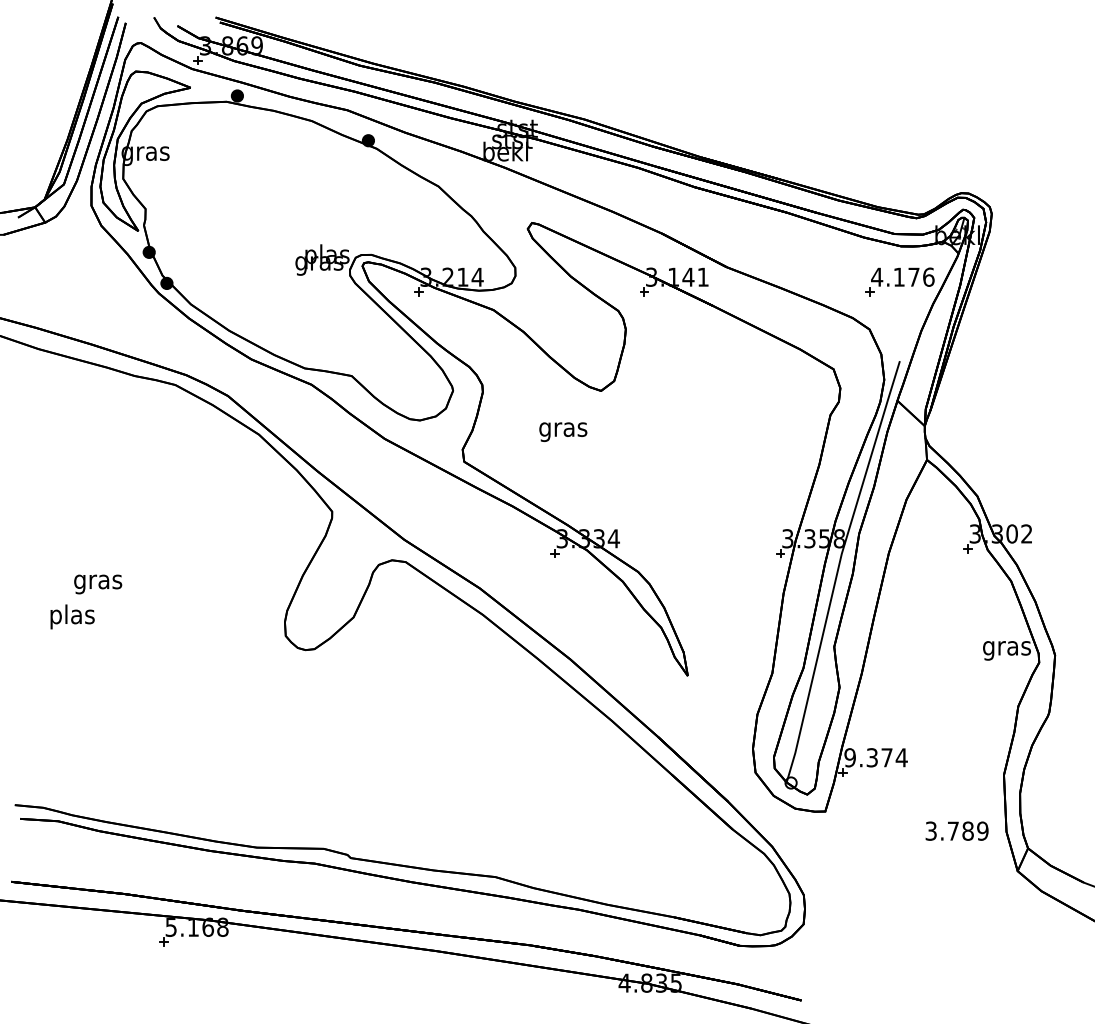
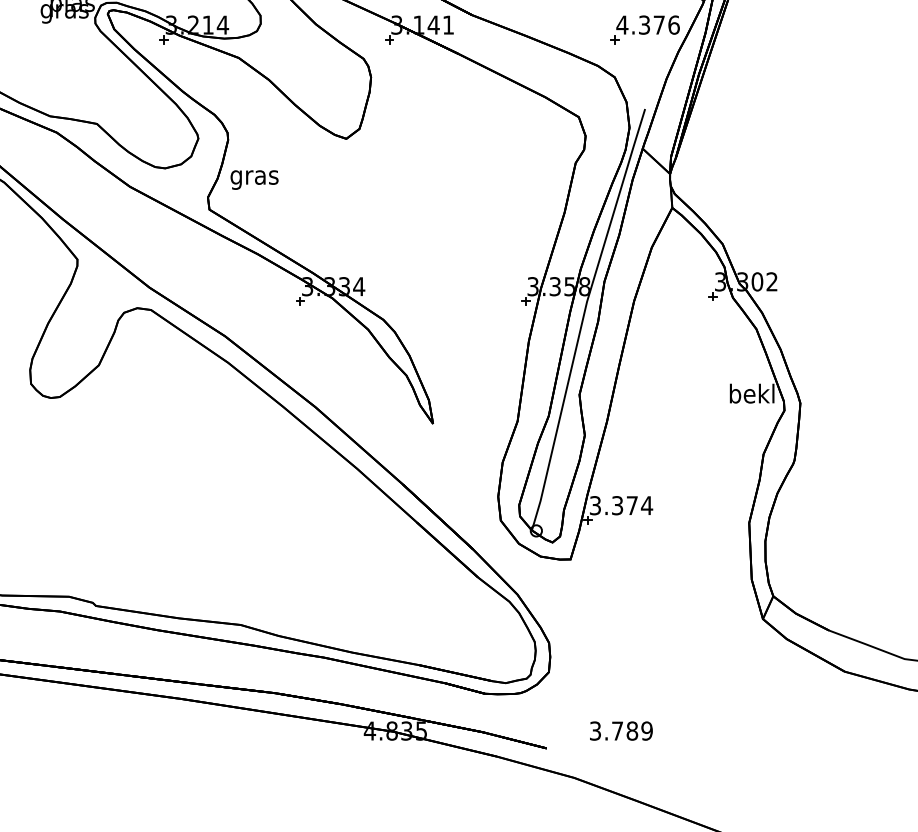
text: (898, 276) -> (643, 24), 4.176 -> 4.376
text: (563, 431) -> (254, 179), moved
text: (1006, 647) -> (751, 395), gras -> bekl
text: (849, 757) -> (594, 505), 9.374 -> 3.374
text: (956, 830) -> (620, 730), moved

